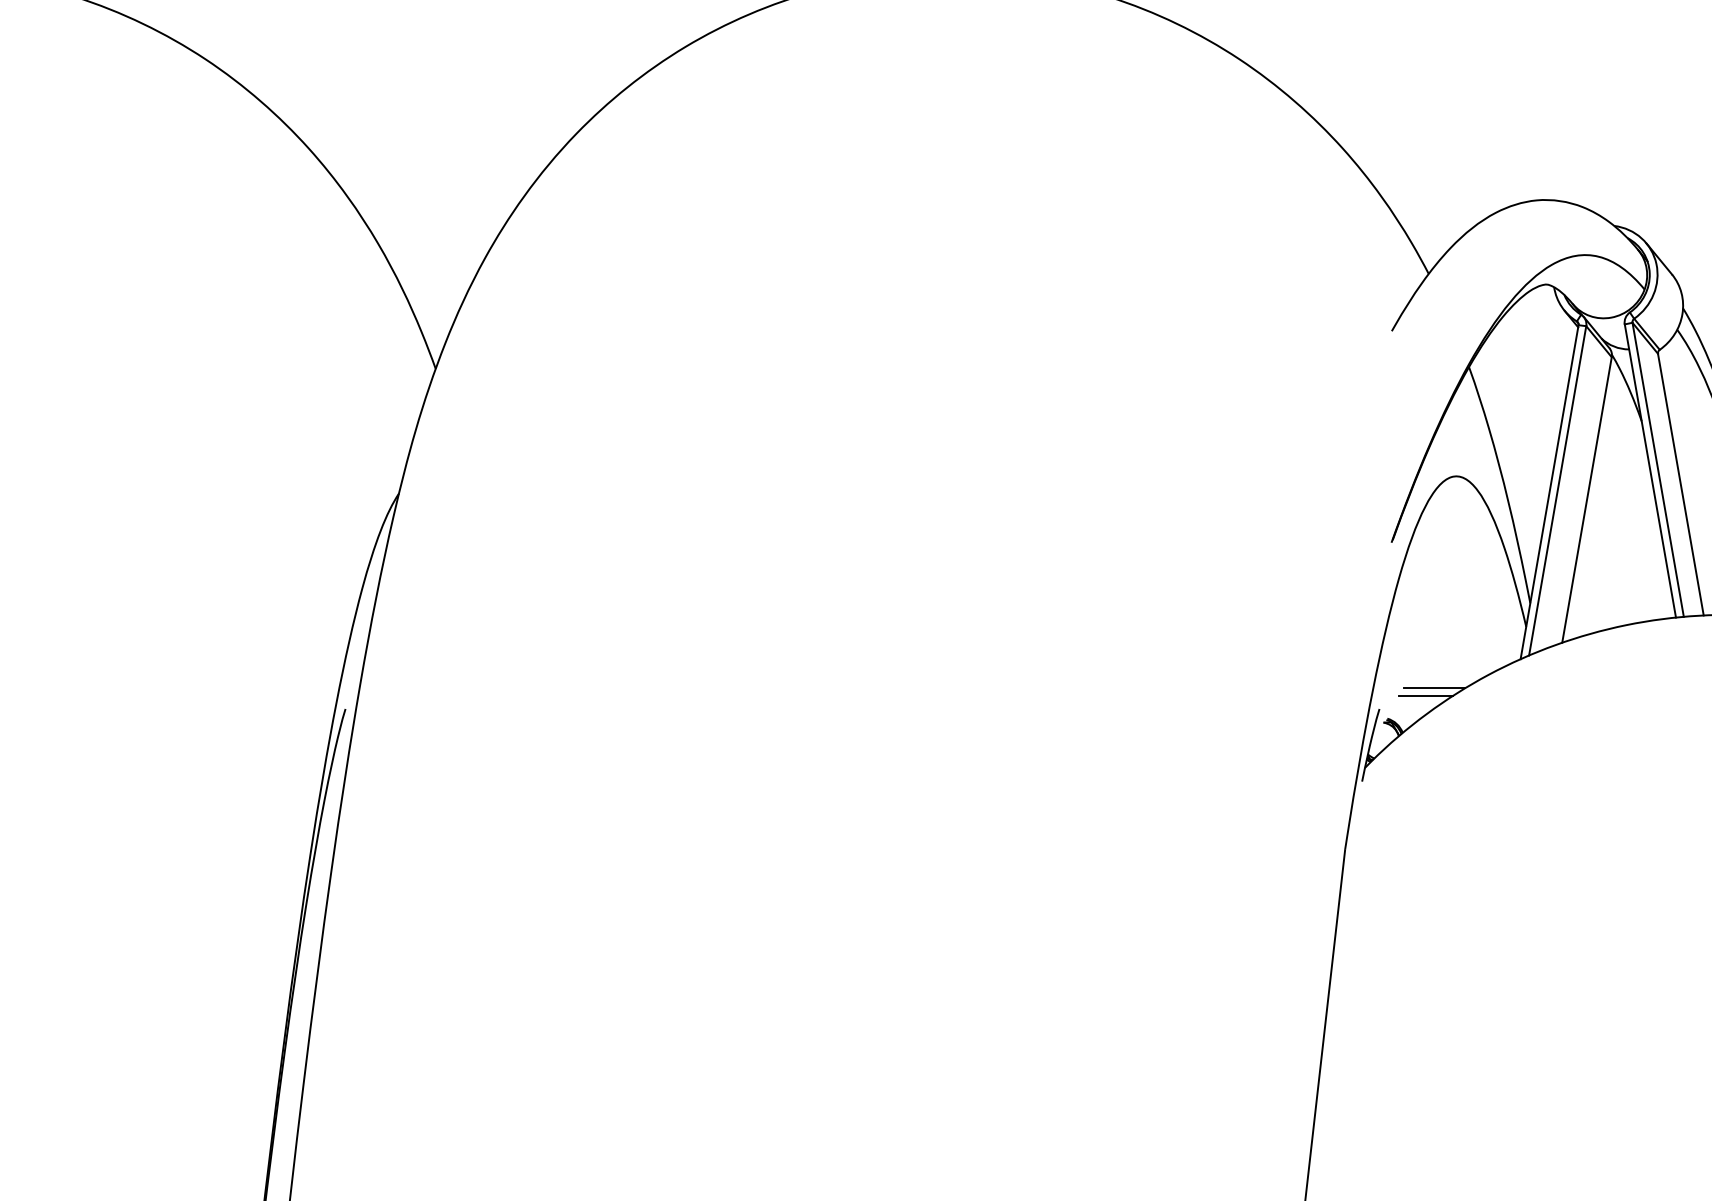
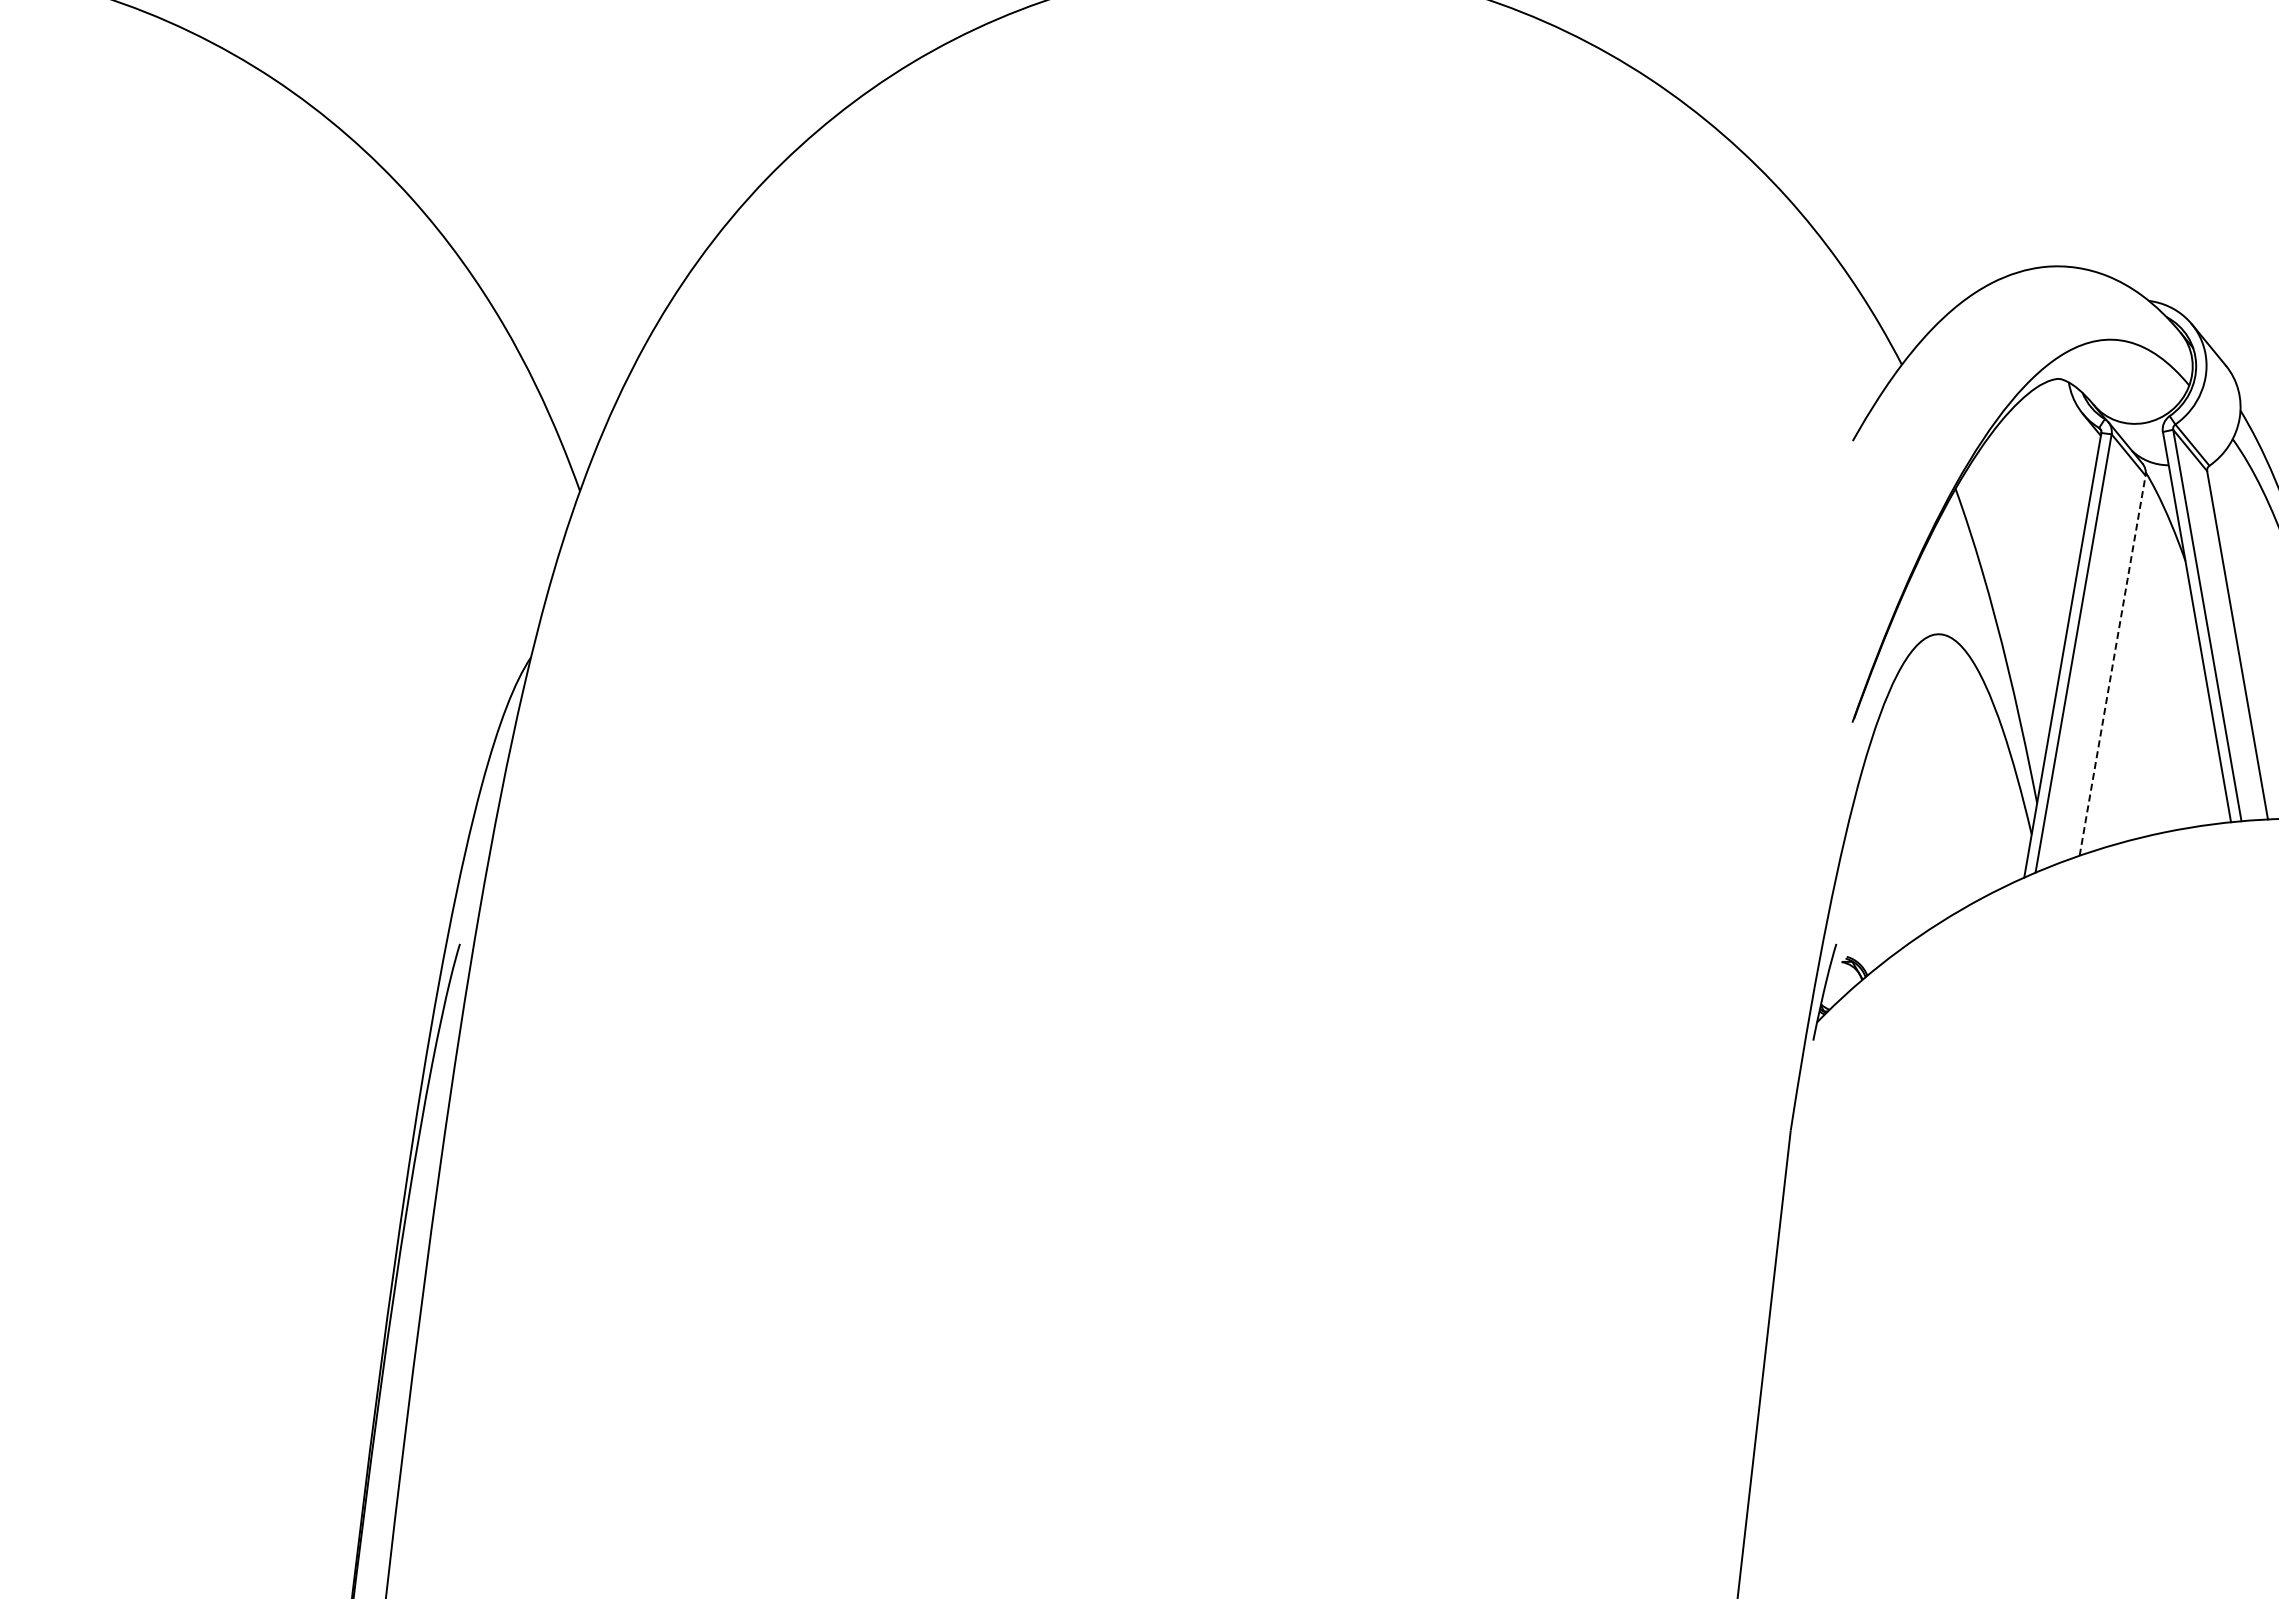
line: (1586, 499) -> (2112, 665), solid -> dashed
line: (1434, 688) -> (1909, 916), removed
line: (1425, 695) -> (1897, 926), removed

